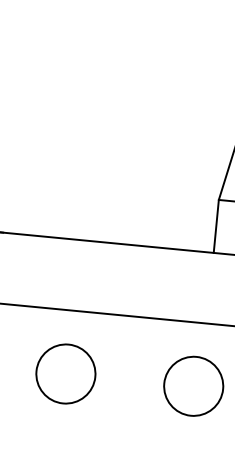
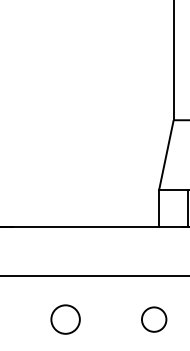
circle: (65, 373) -> (65, 319), size x0.7
circle: (192, 386) -> (153, 319), size x0.6

